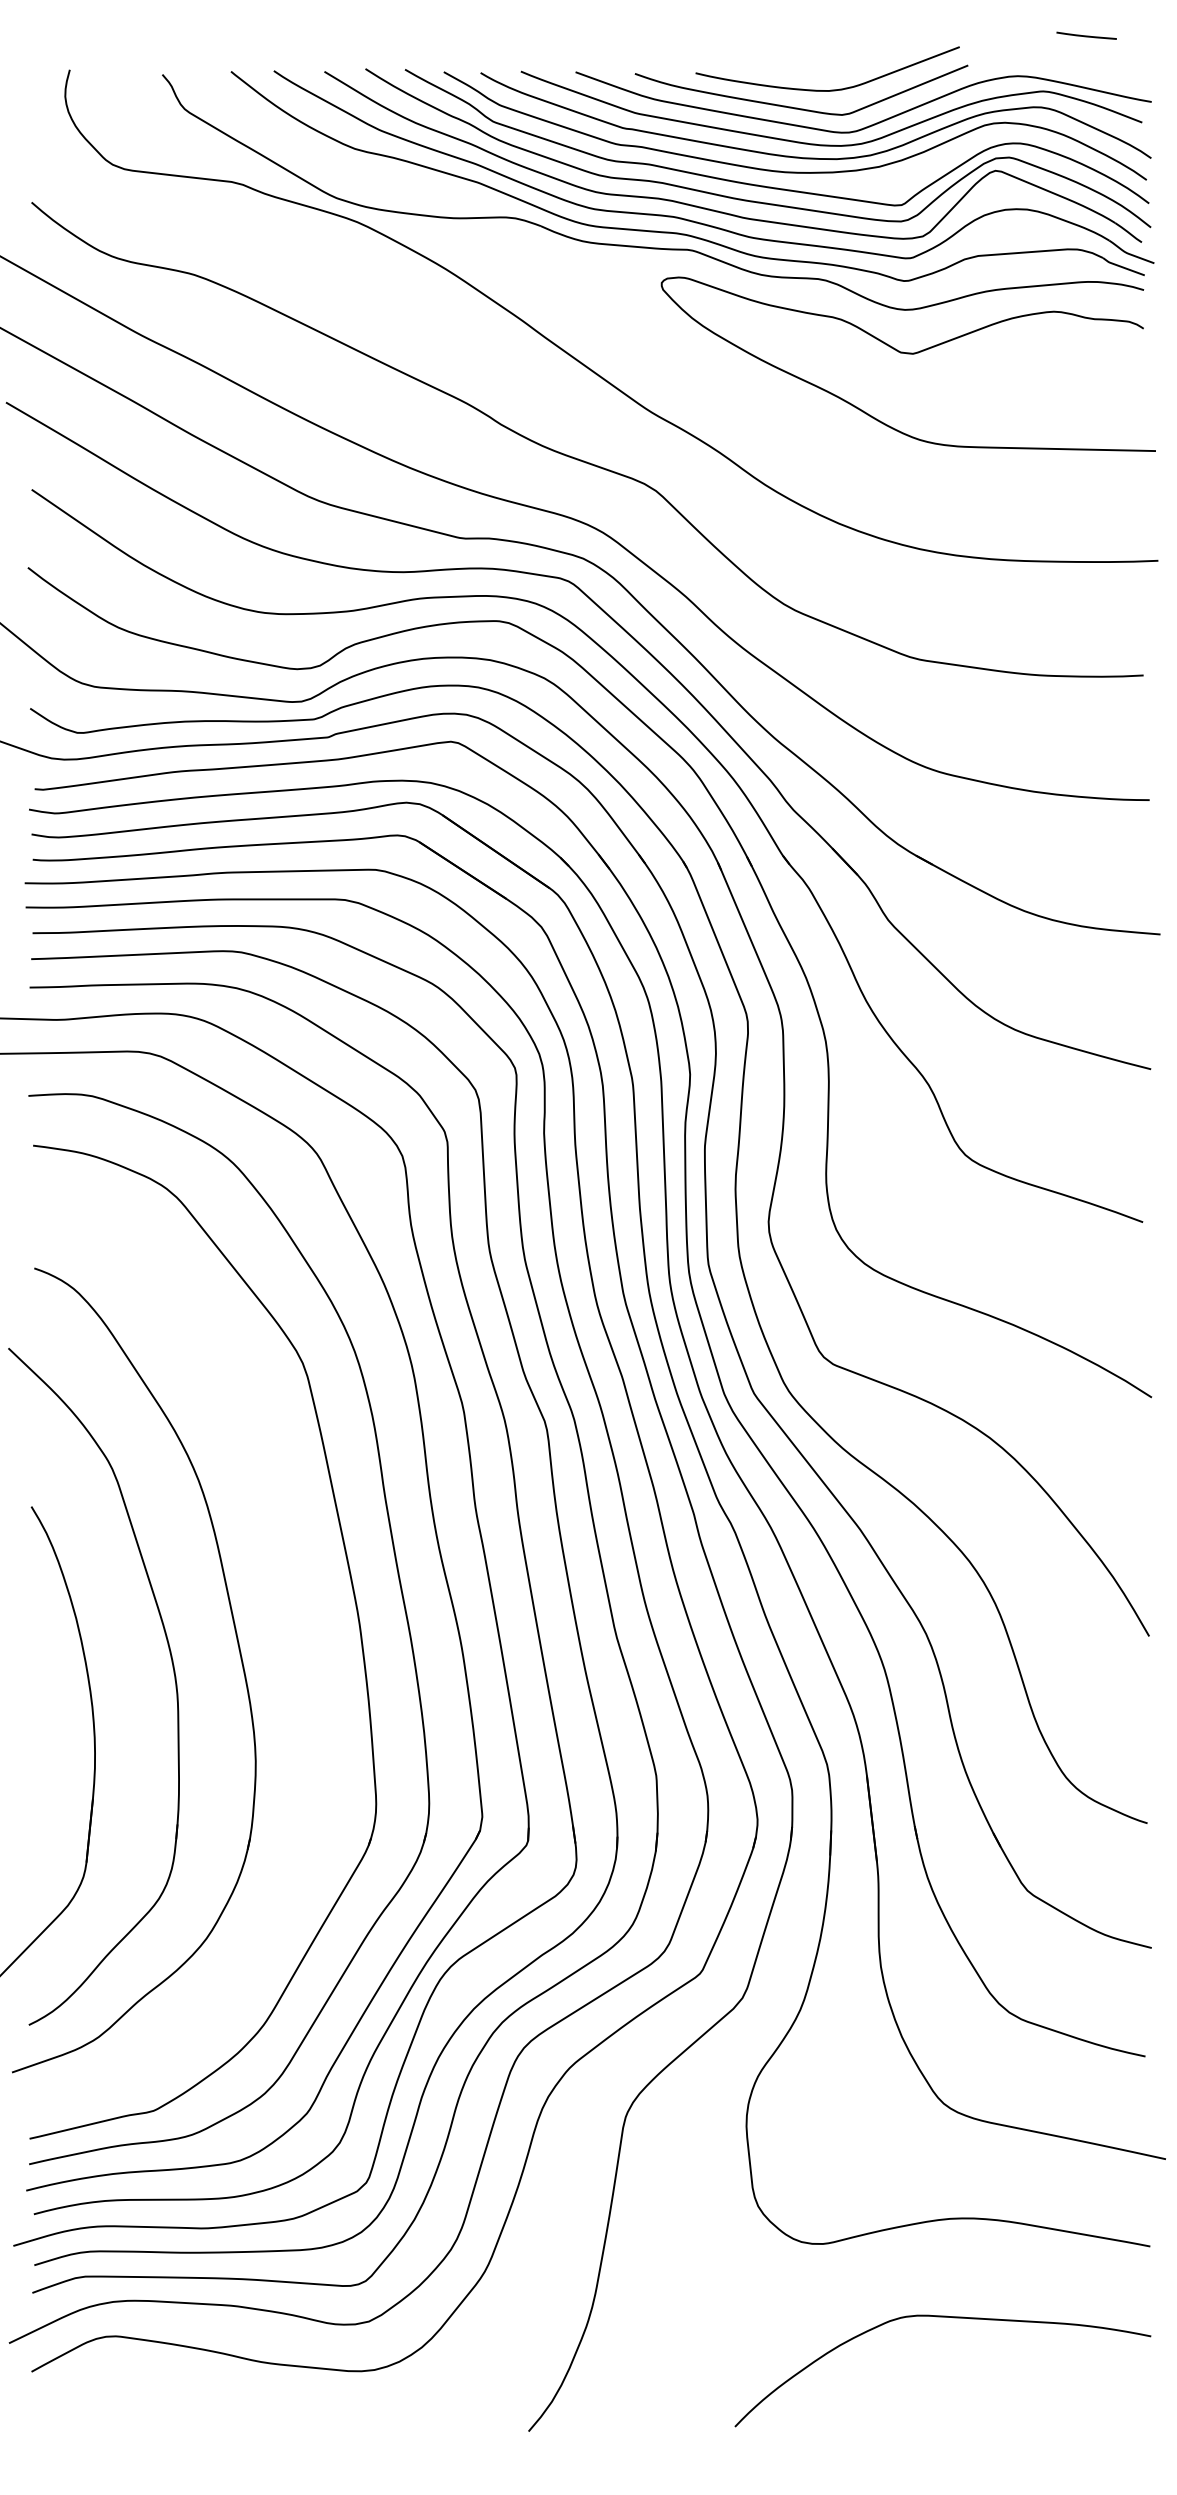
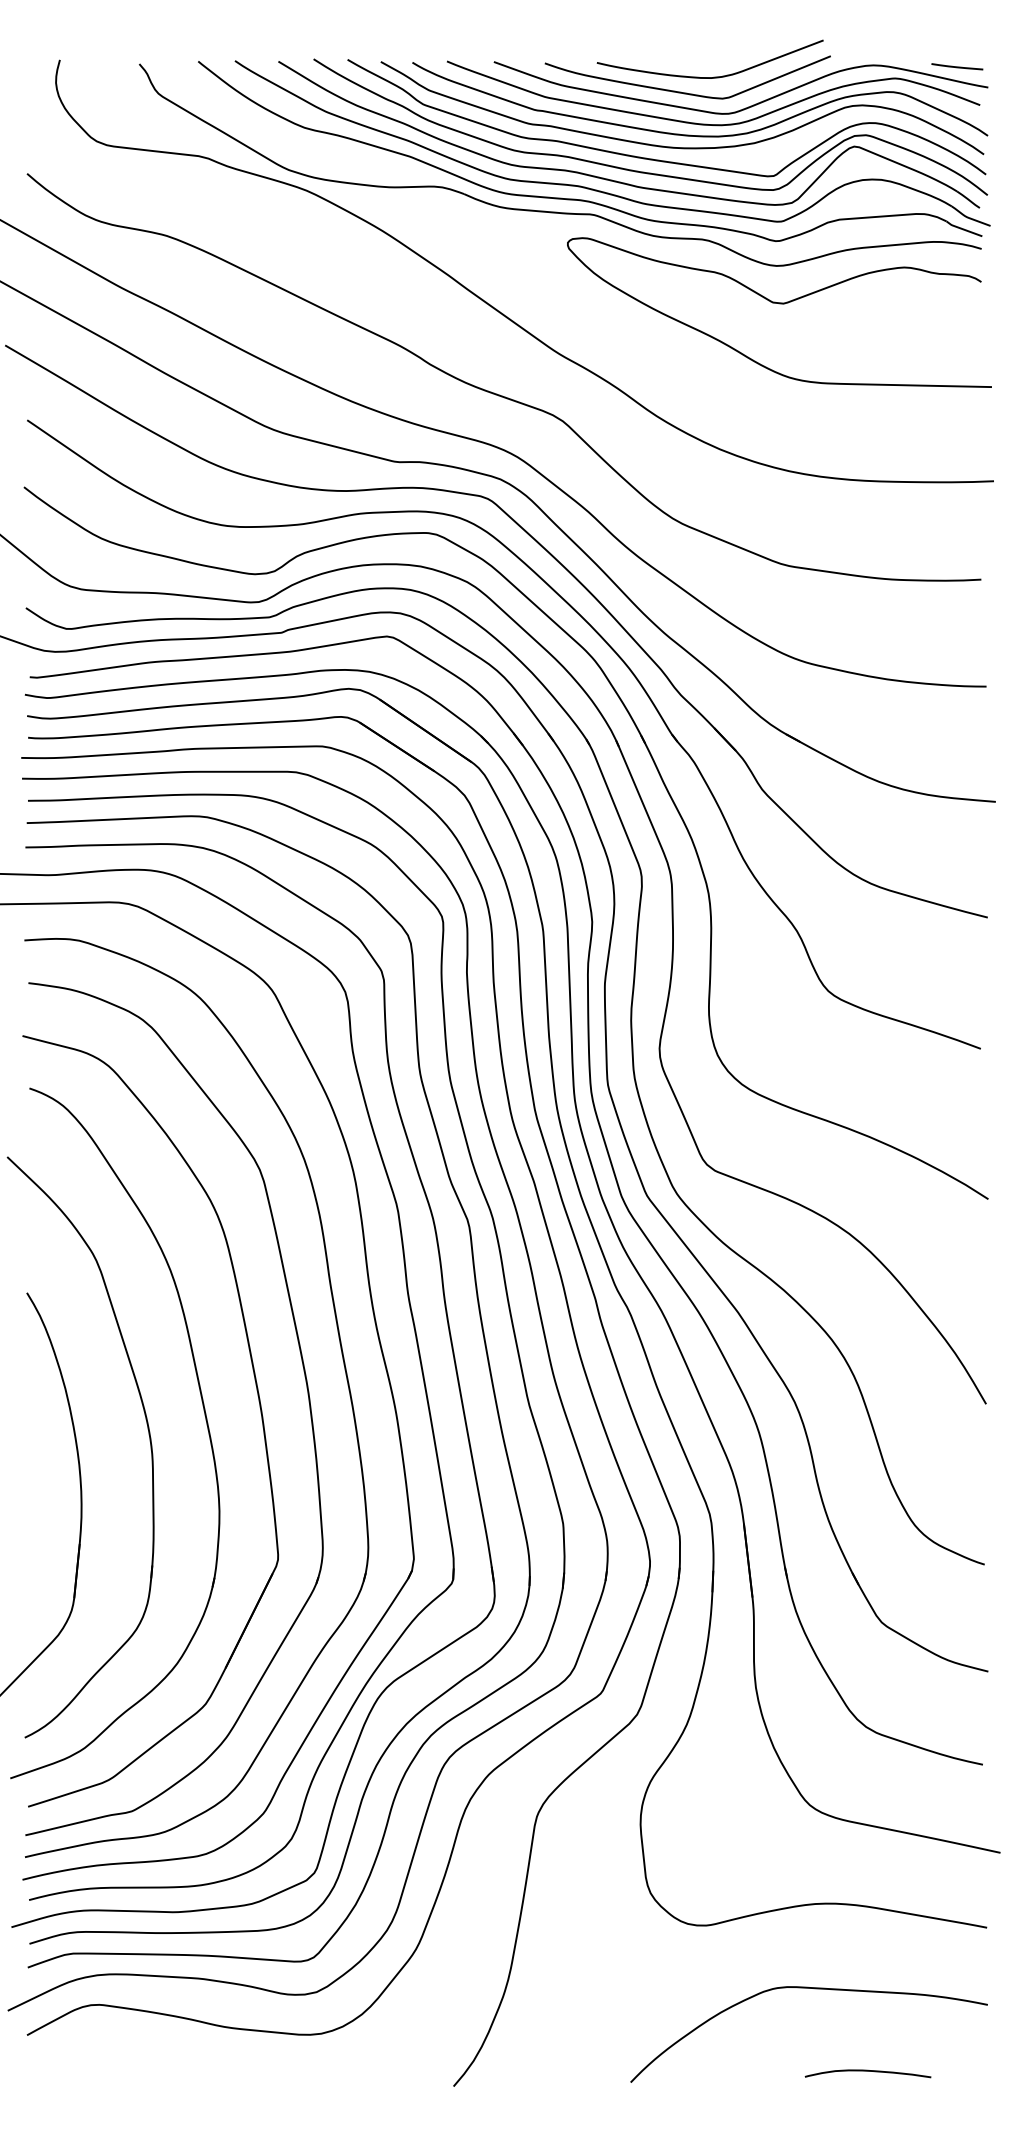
line: (1086, 35) -> (957, 66), moved
part: (301, 1633) -> (258, 1401), added
curve: (1011, 2414) -> (867, 2071), added

